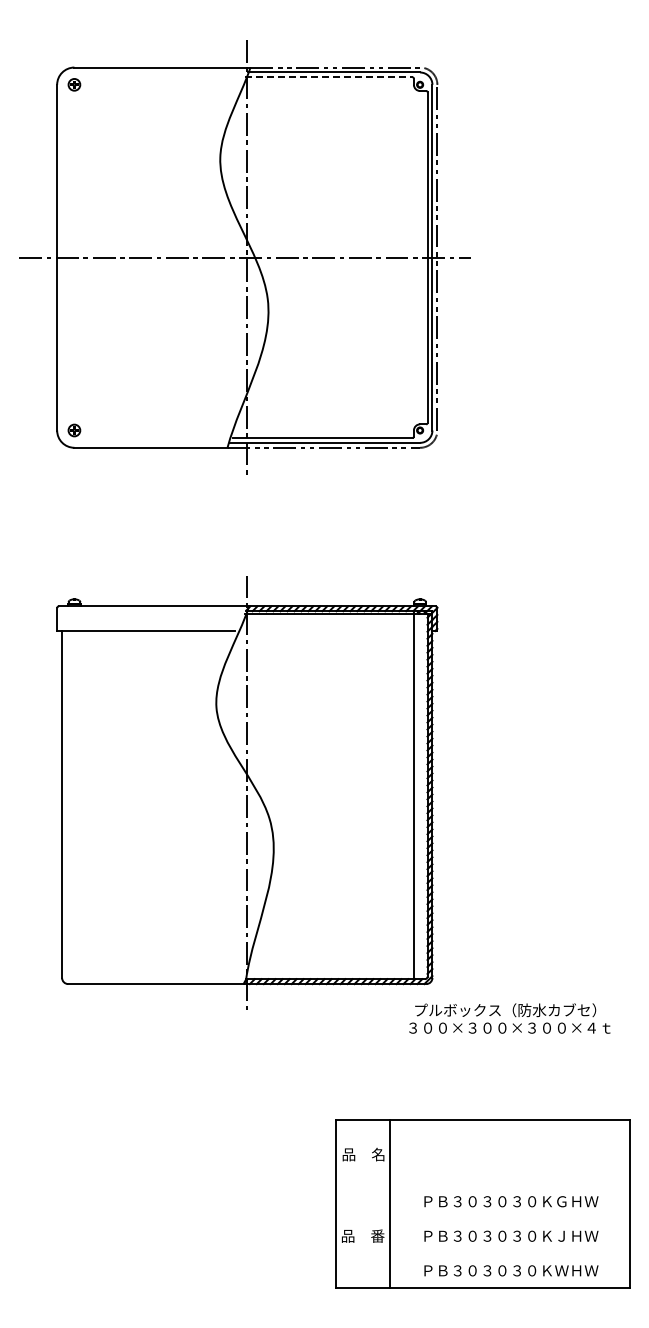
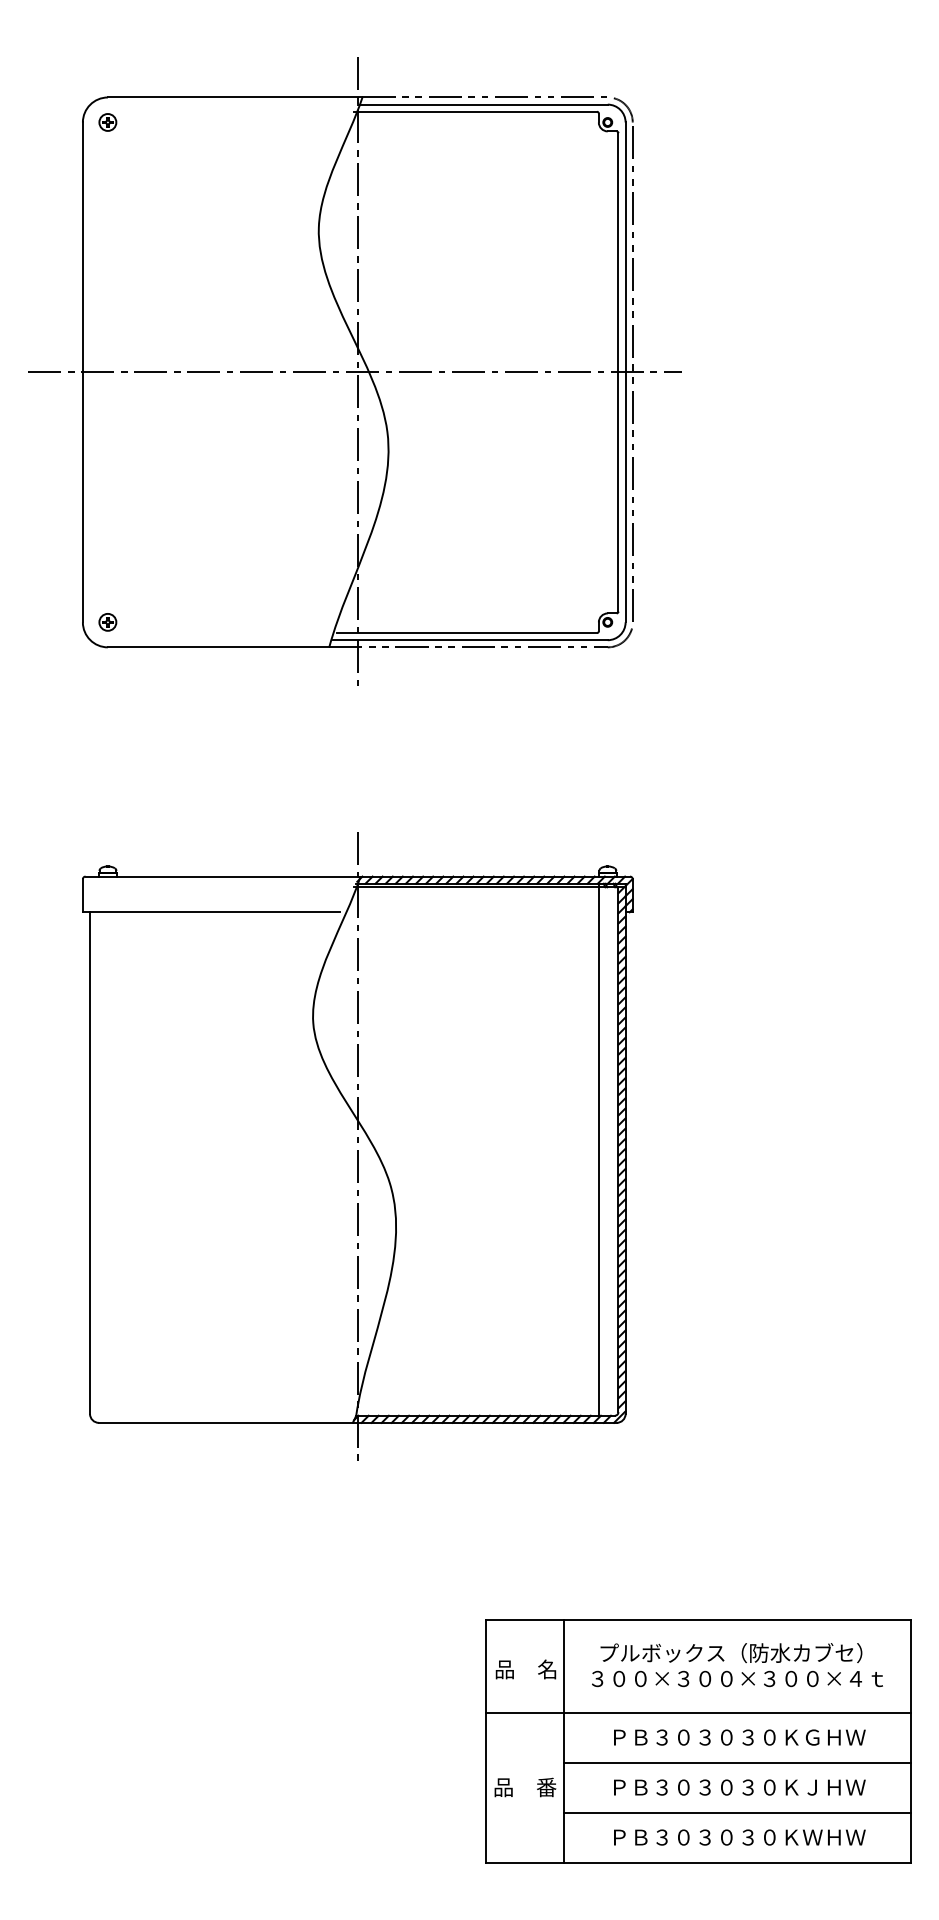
line: (328, 77) -> (475, 111), dashed -> solid
text: (509, 1018) -> (737, 1664), moved
line: (482, 1184) -> (697, 1712), added
line: (509, 1219) -> (737, 1763), added
line: (509, 1253) -> (737, 1812), added

